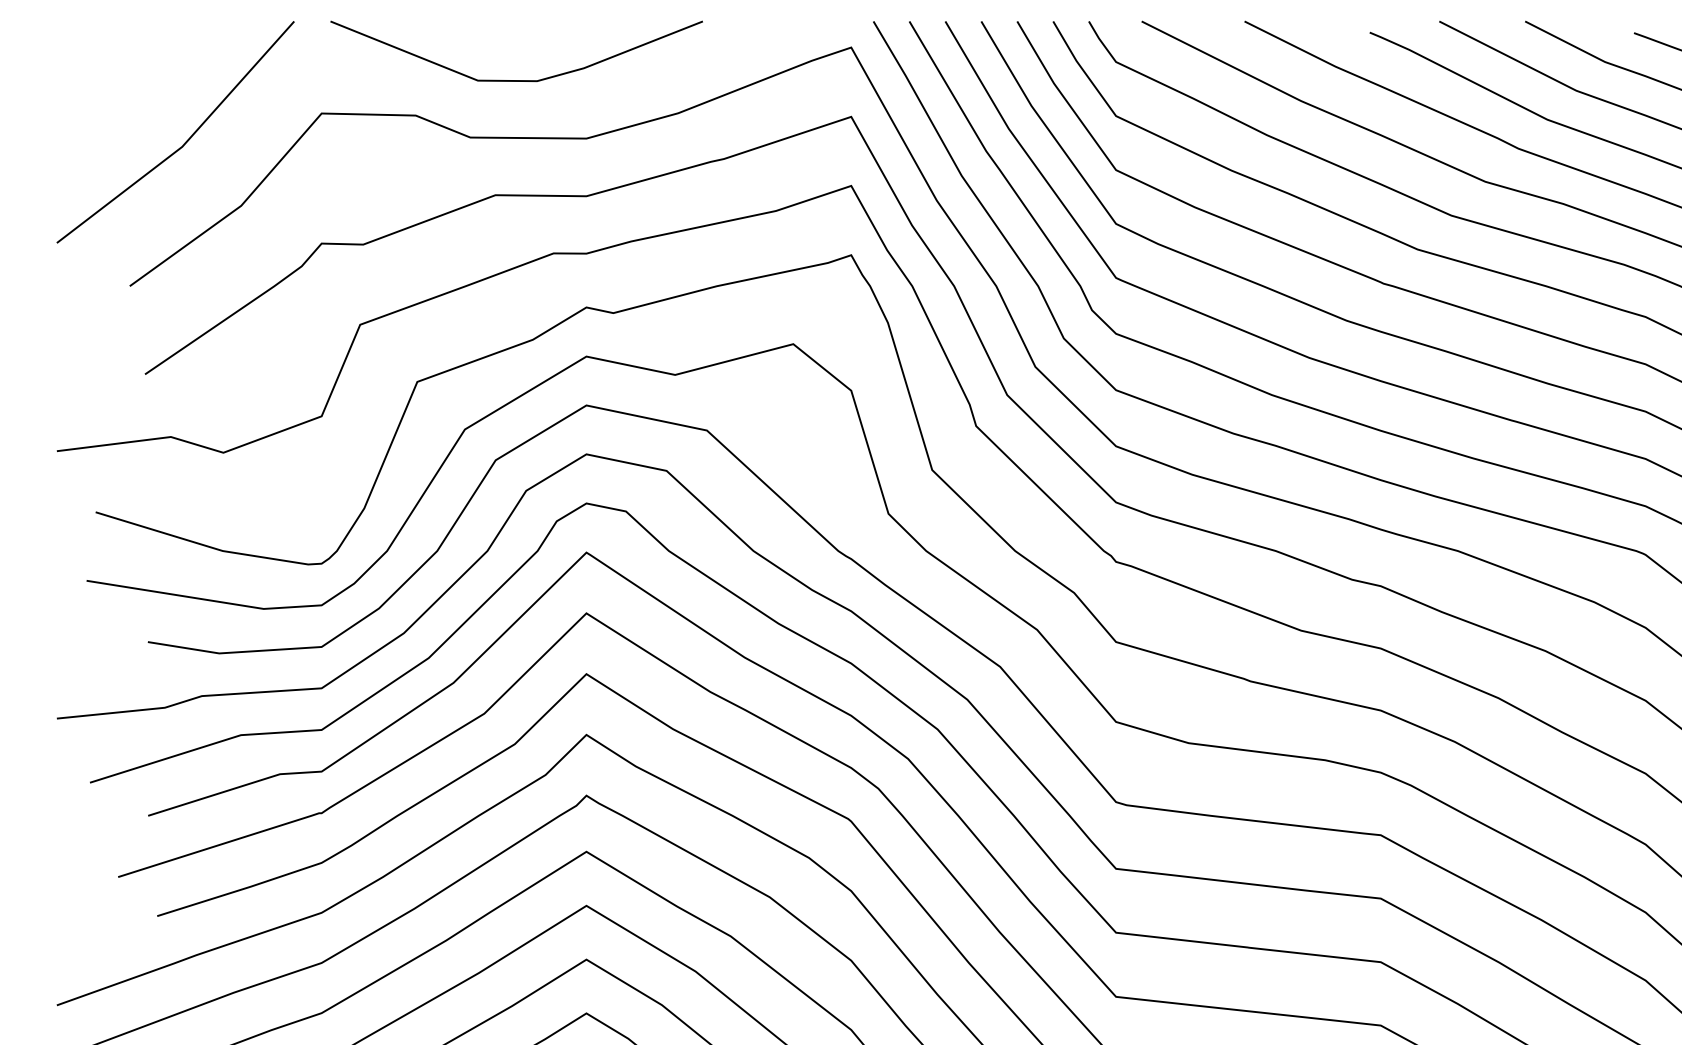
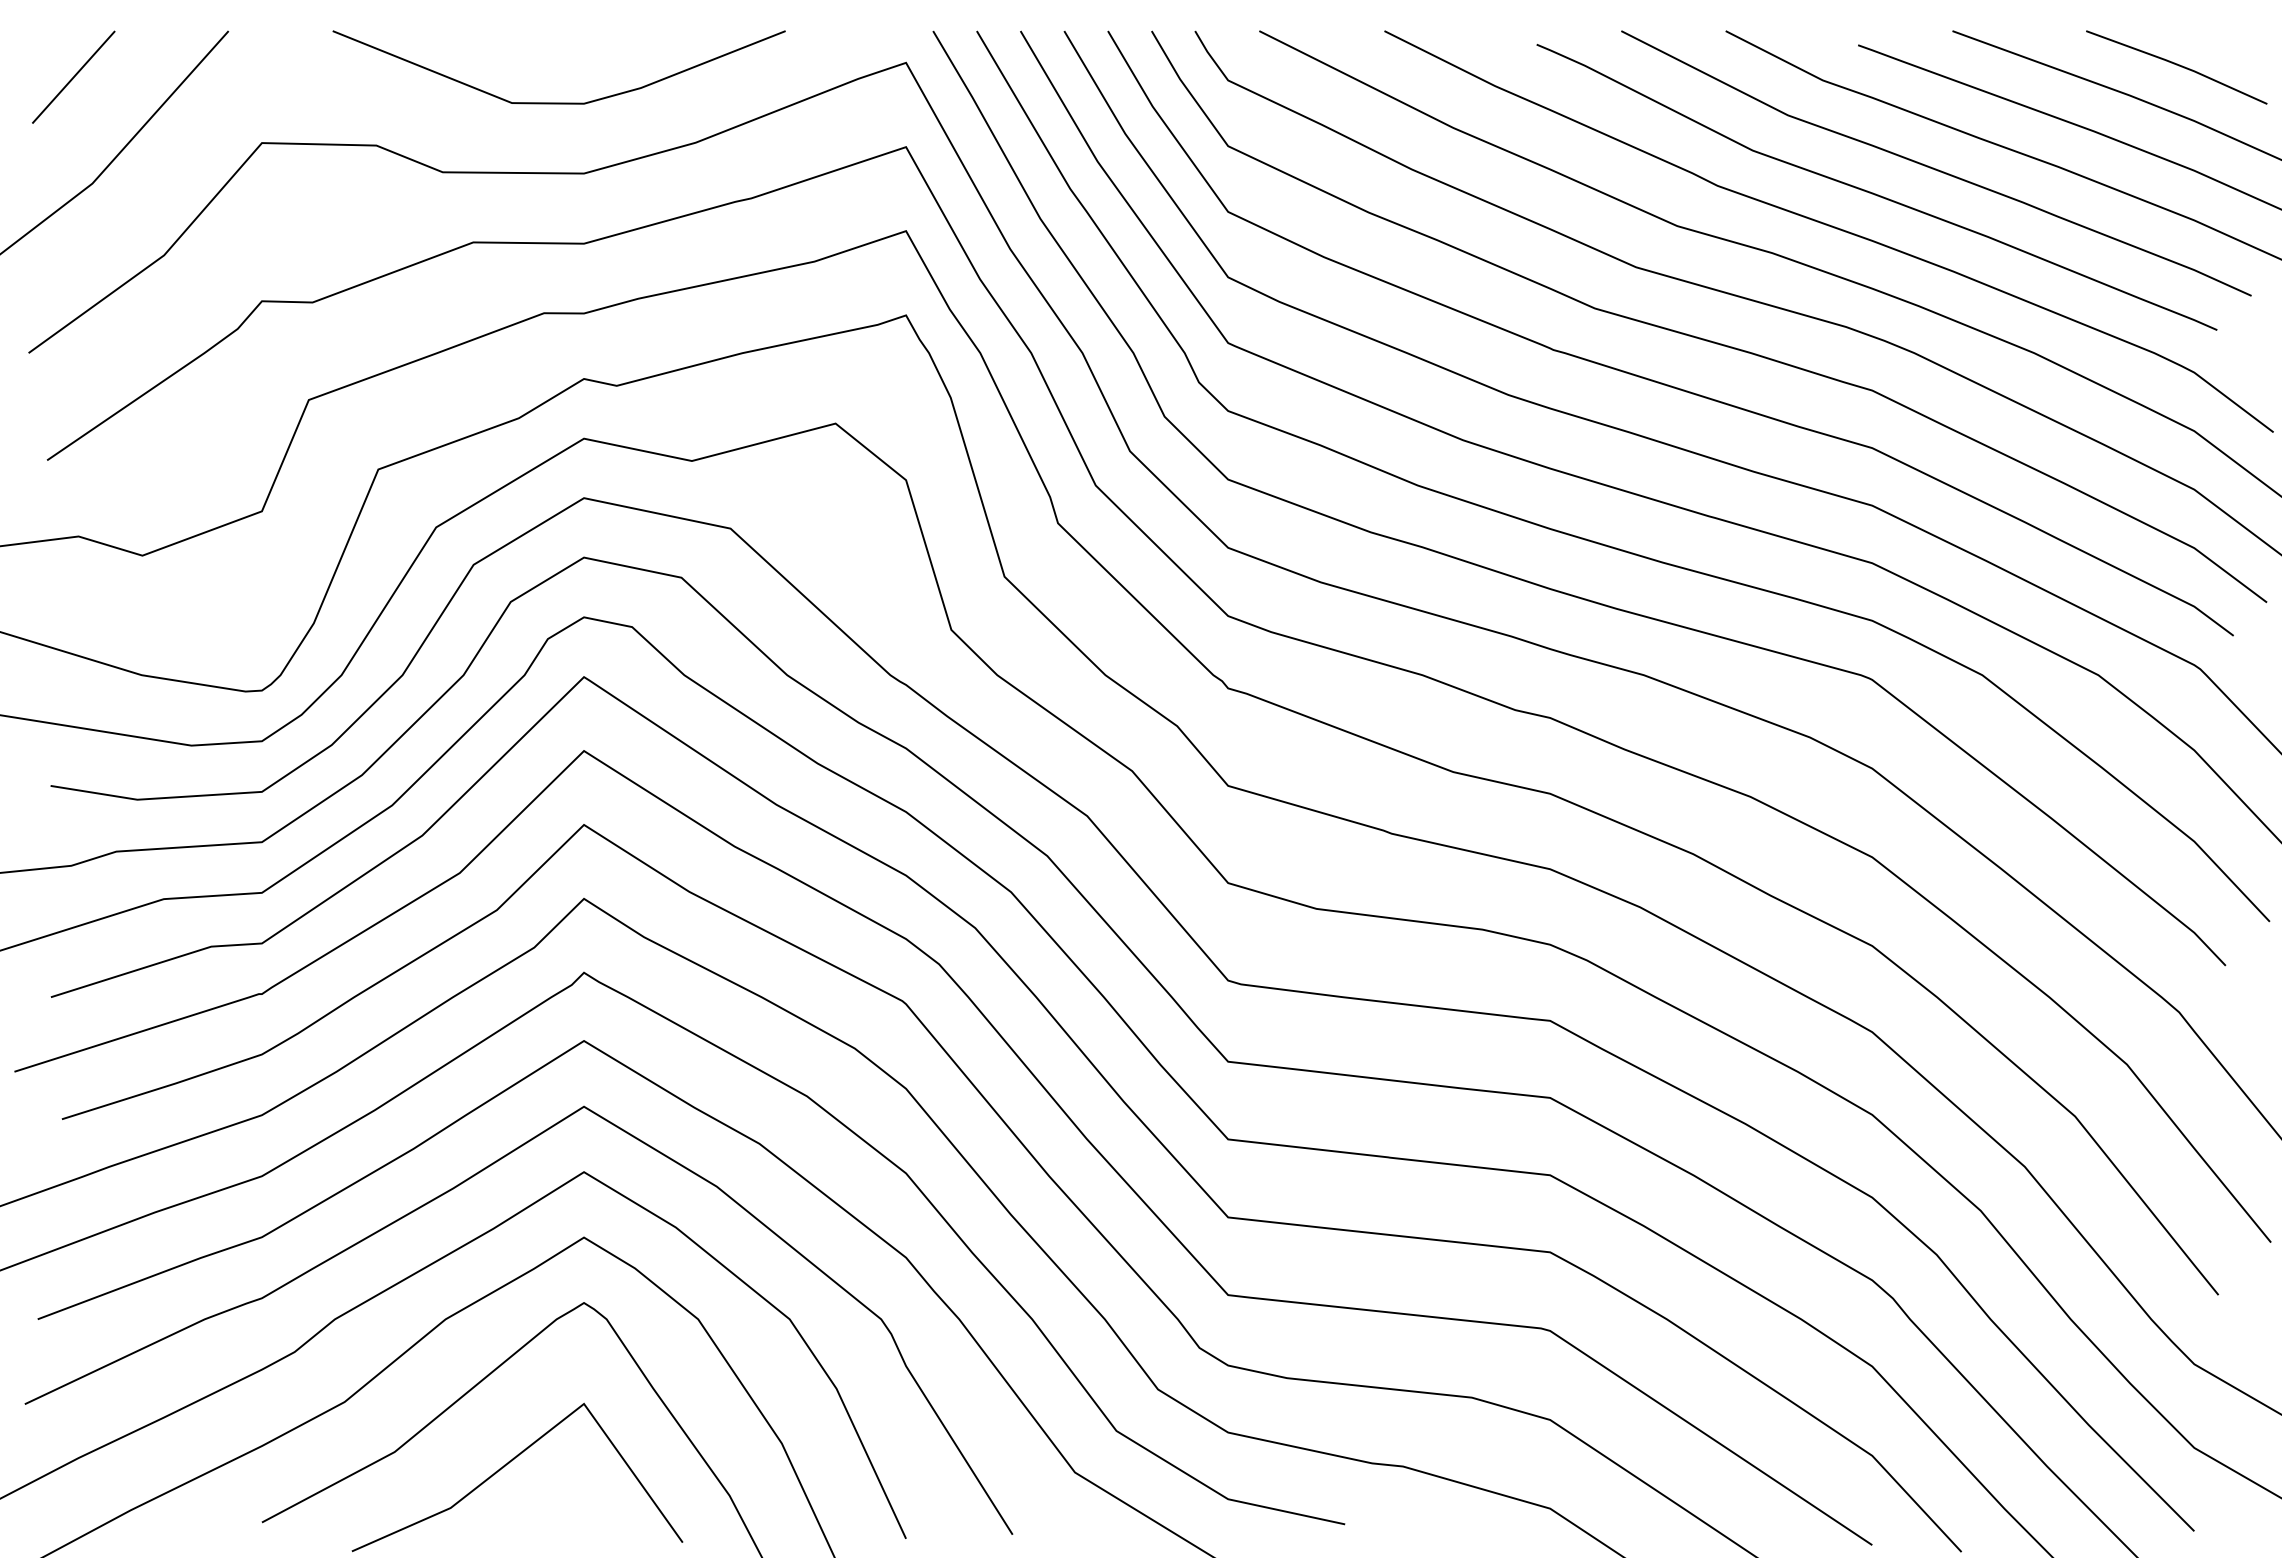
line: (166, 58) -> (73, 76), added
line: (516, 80) -> (558, 102), moved

